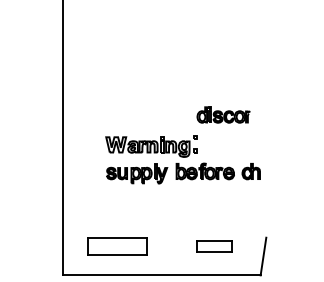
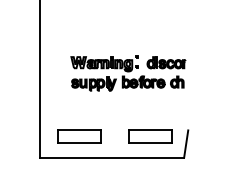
part: (223, 114) -> (166, 62), moved
part: (214, 246) -> (150, 136), size x1.67

